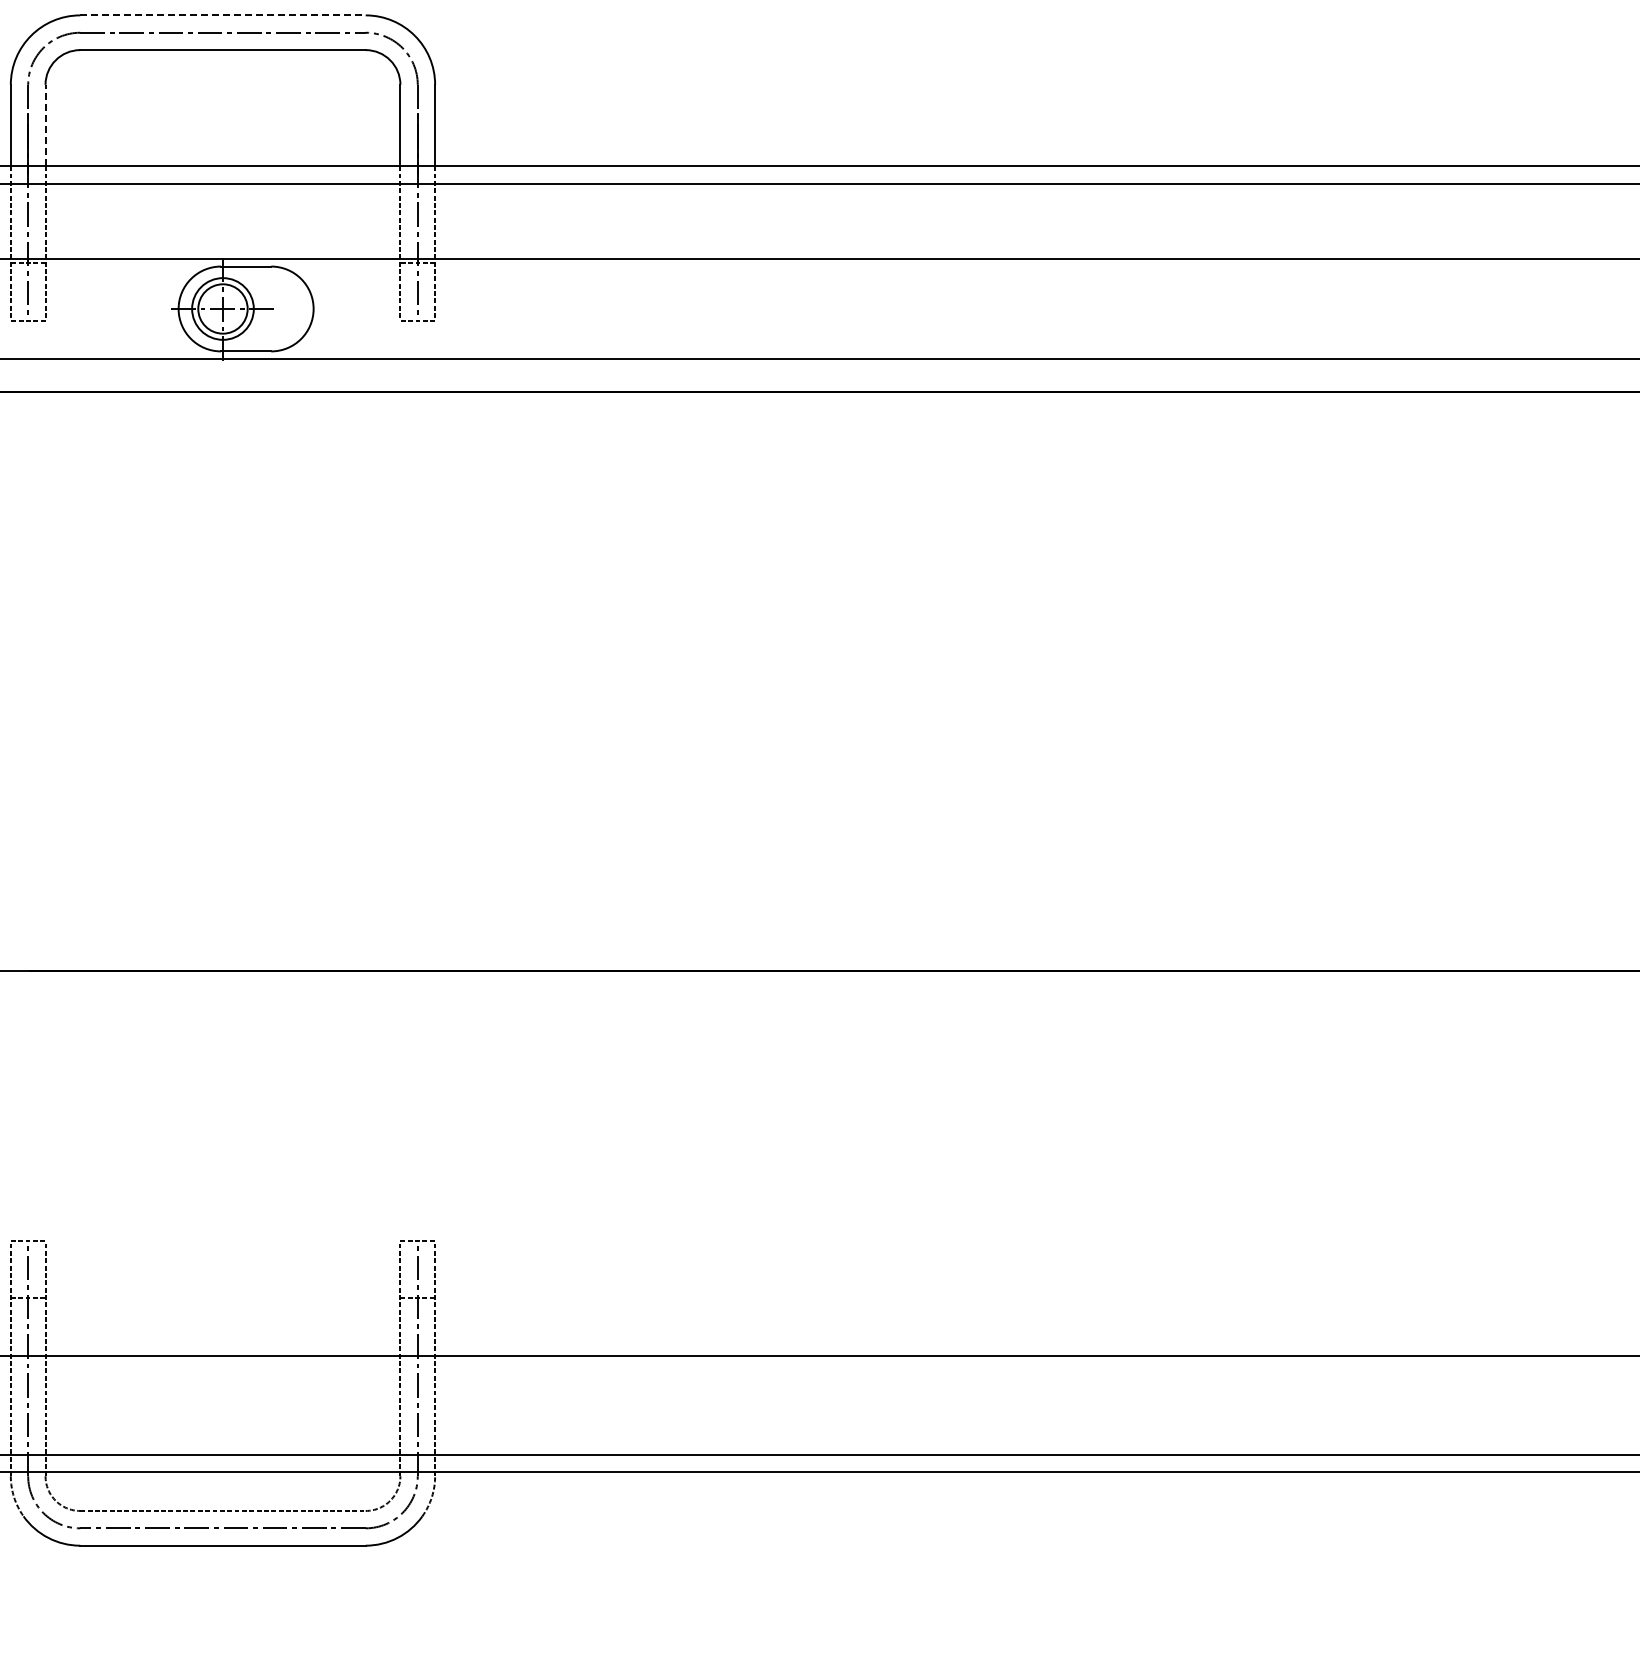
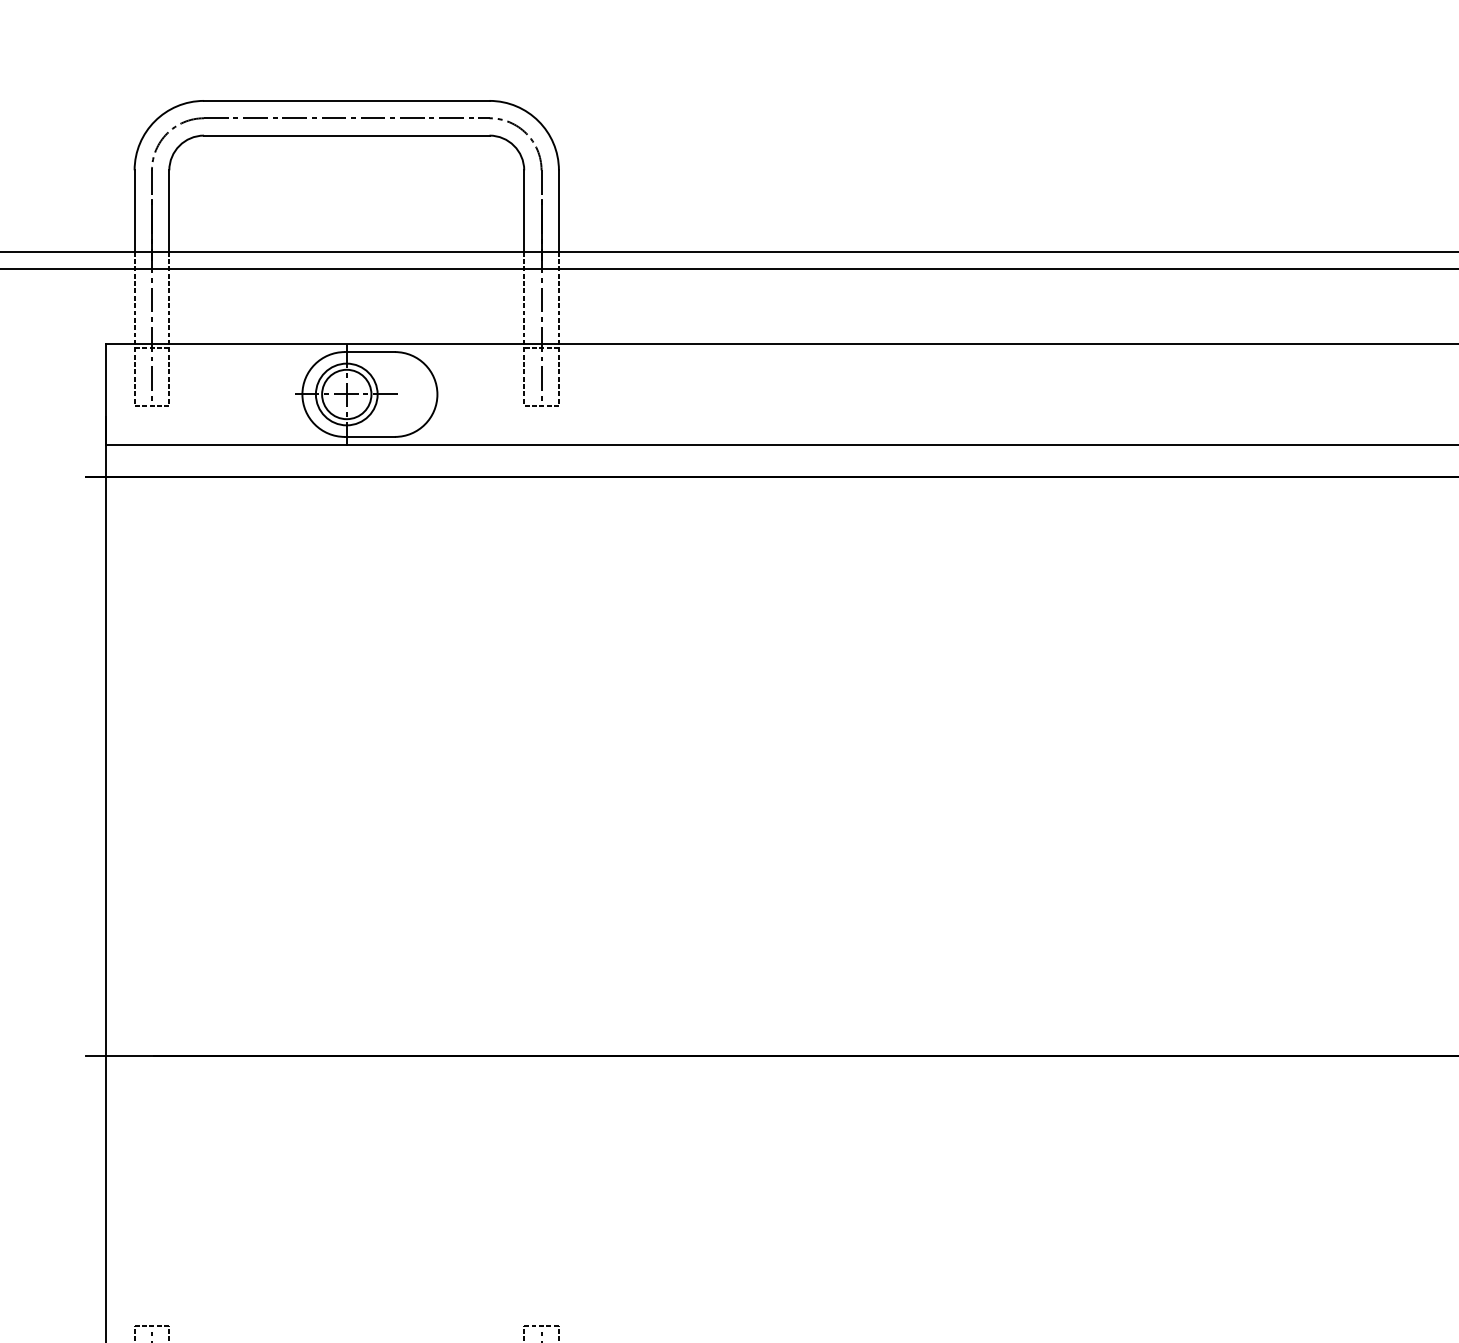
line: (222, 15) -> (346, 101), dashed -> solid
line: (45, 125) -> (169, 211), dashed -> solid

